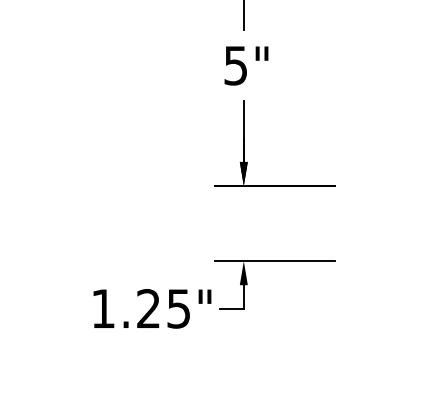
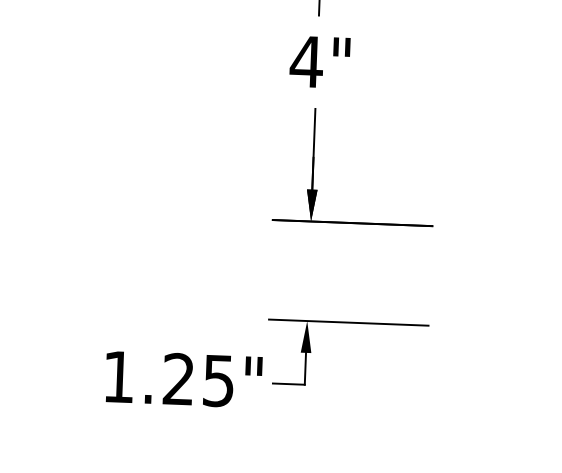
text: (235, 65) -> (306, 61), 5" -> 4"

